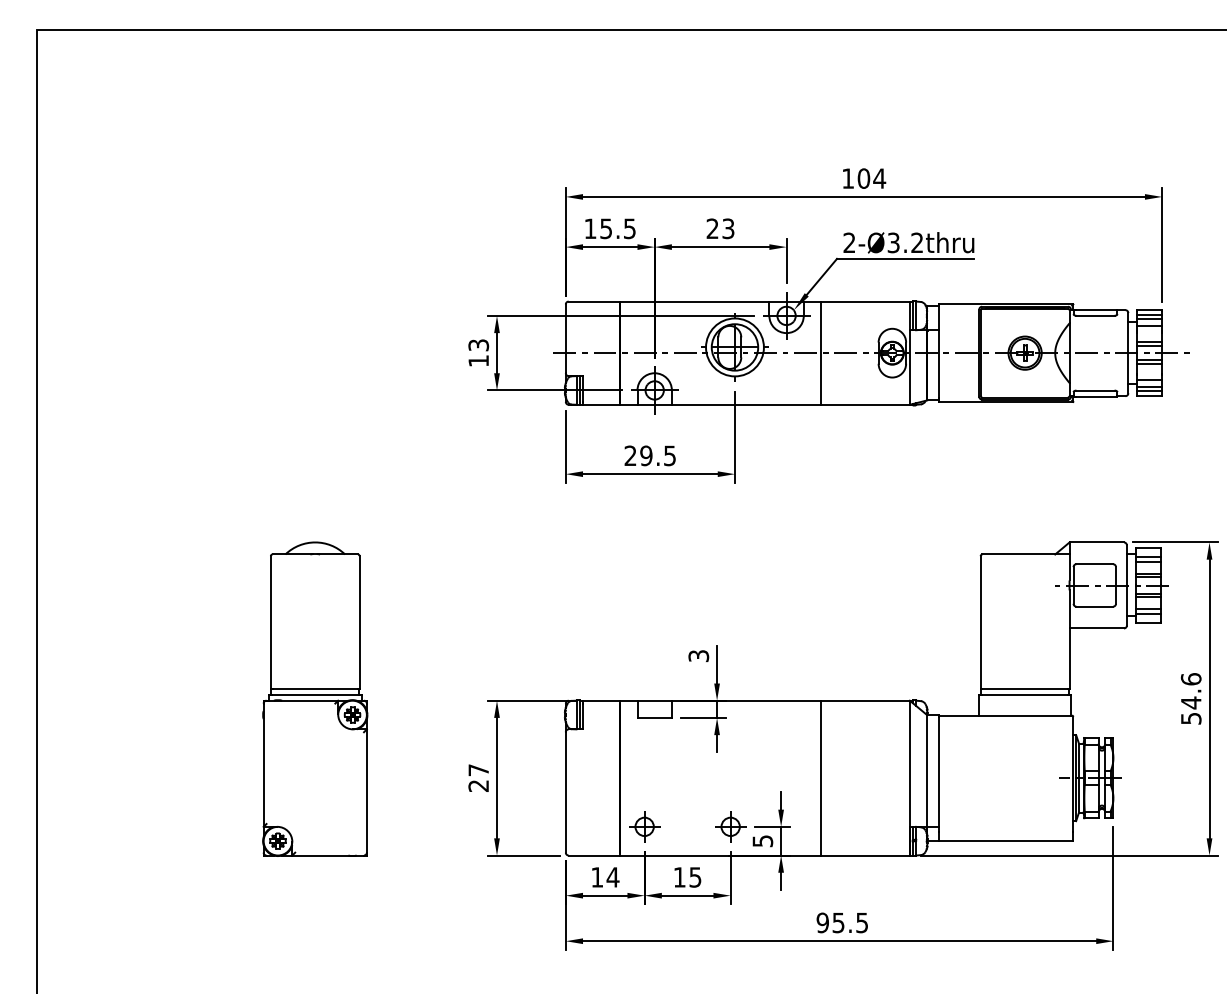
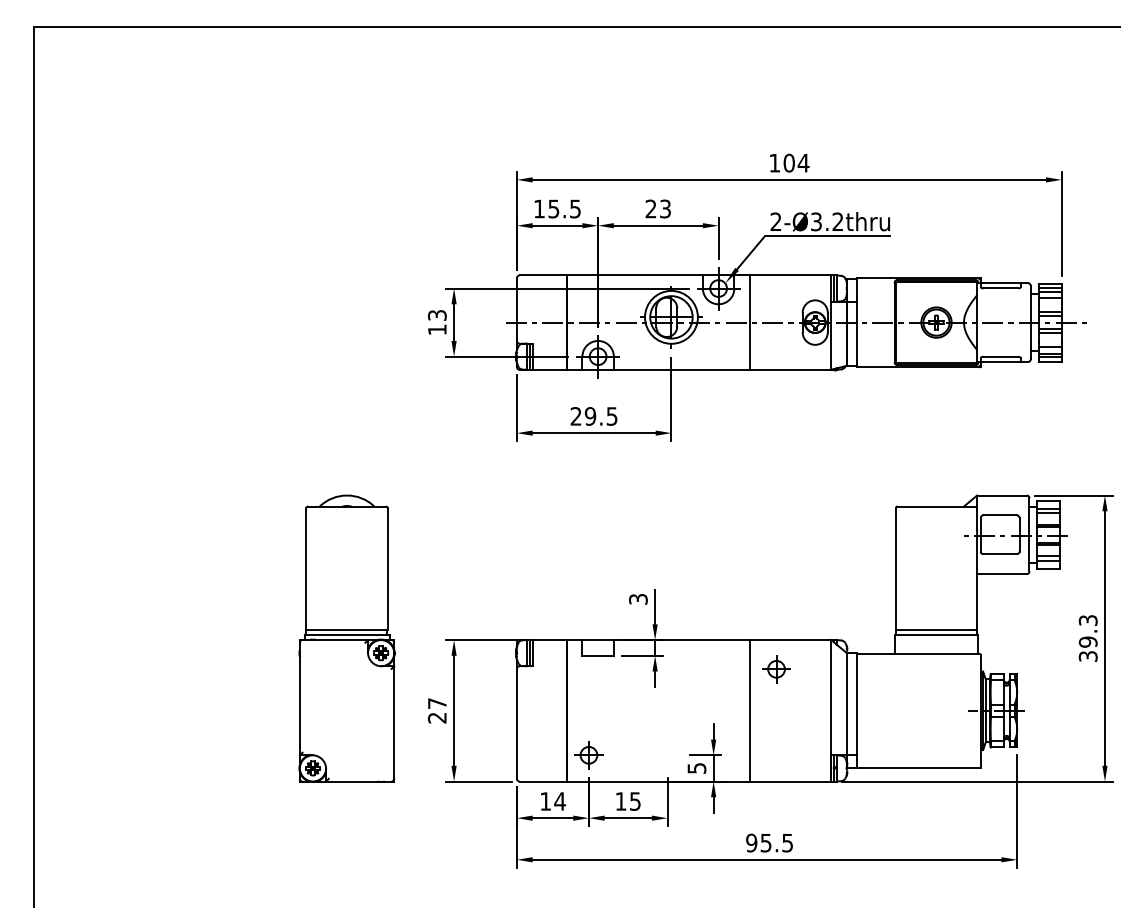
text: (1190, 697) -> (1087, 637), 54.6 -> 39.3
part: (314, 698) -> (346, 638), moved
part: (730, 827) -> (776, 669), moved

